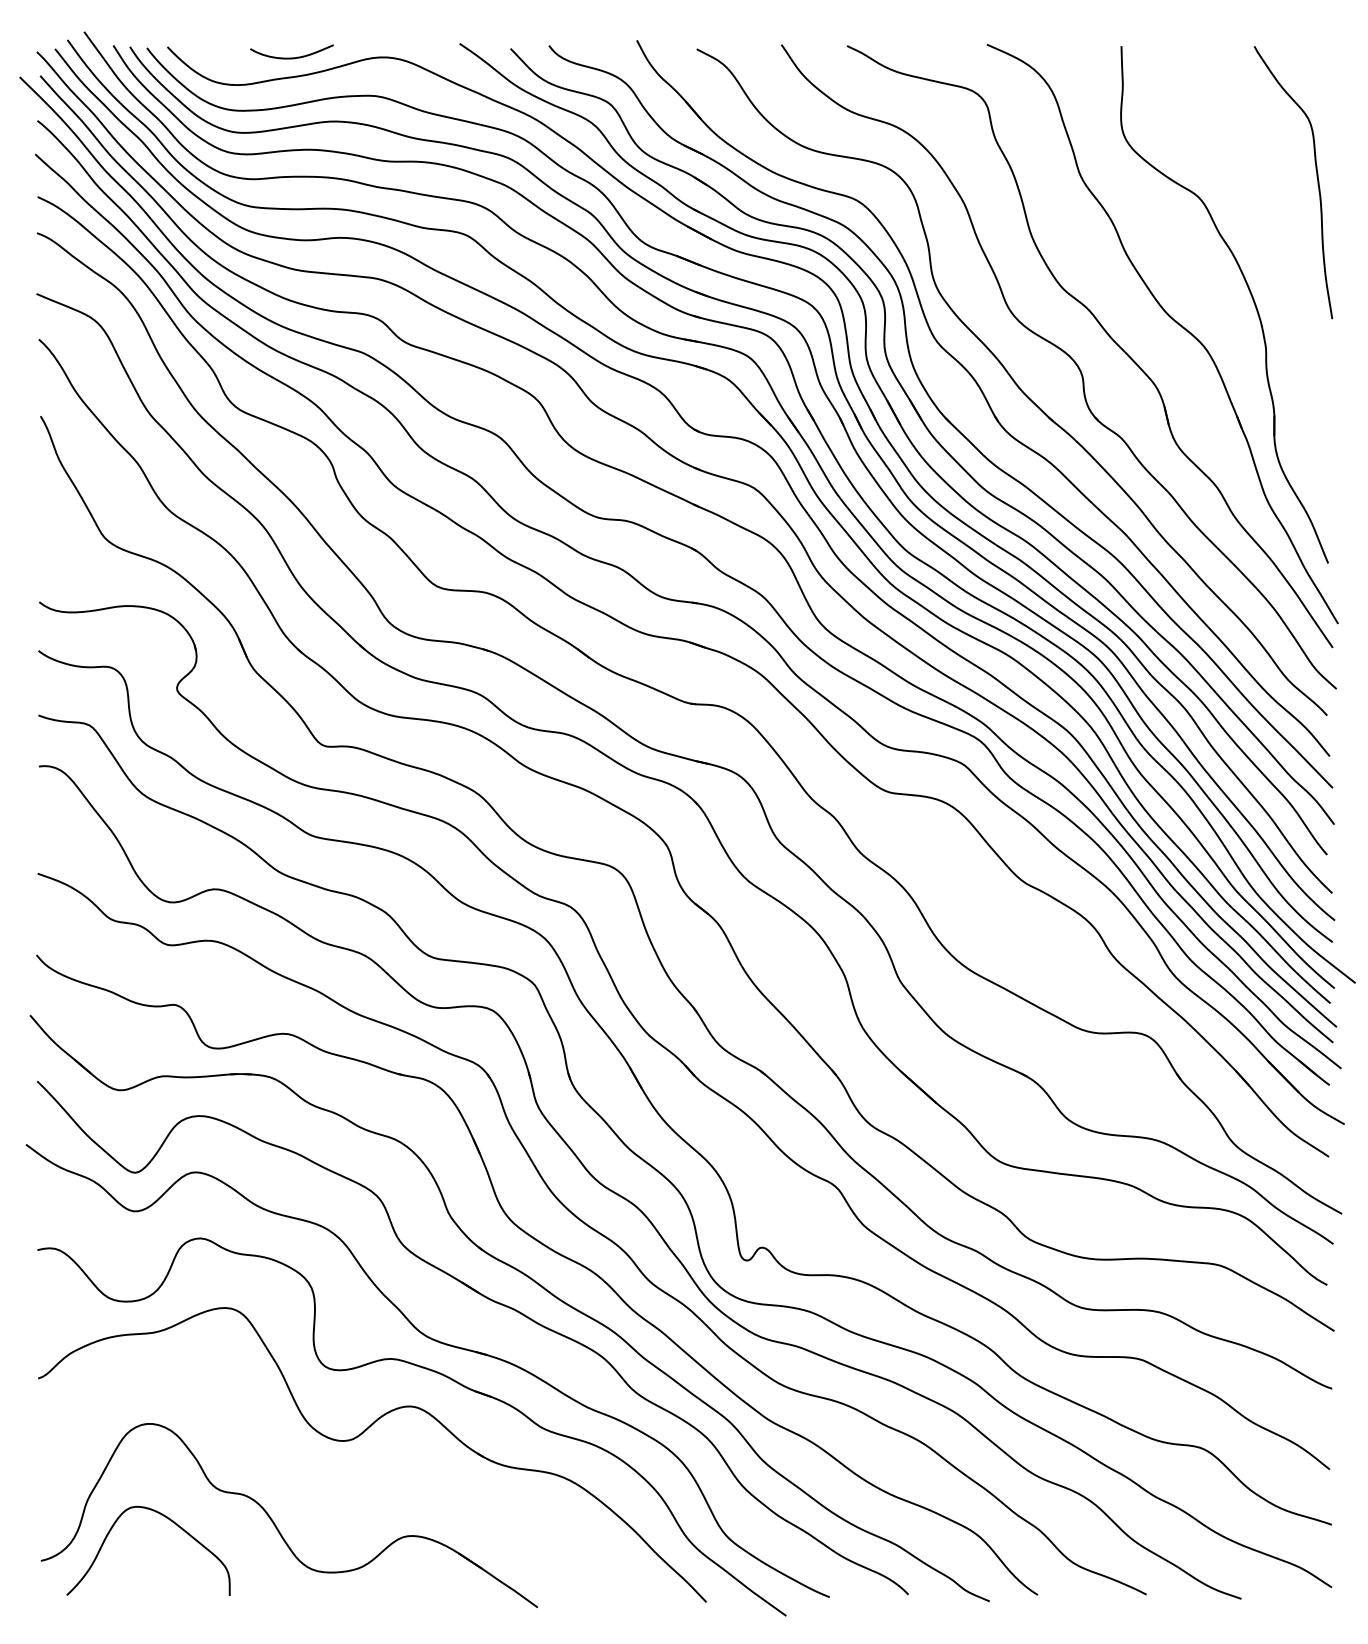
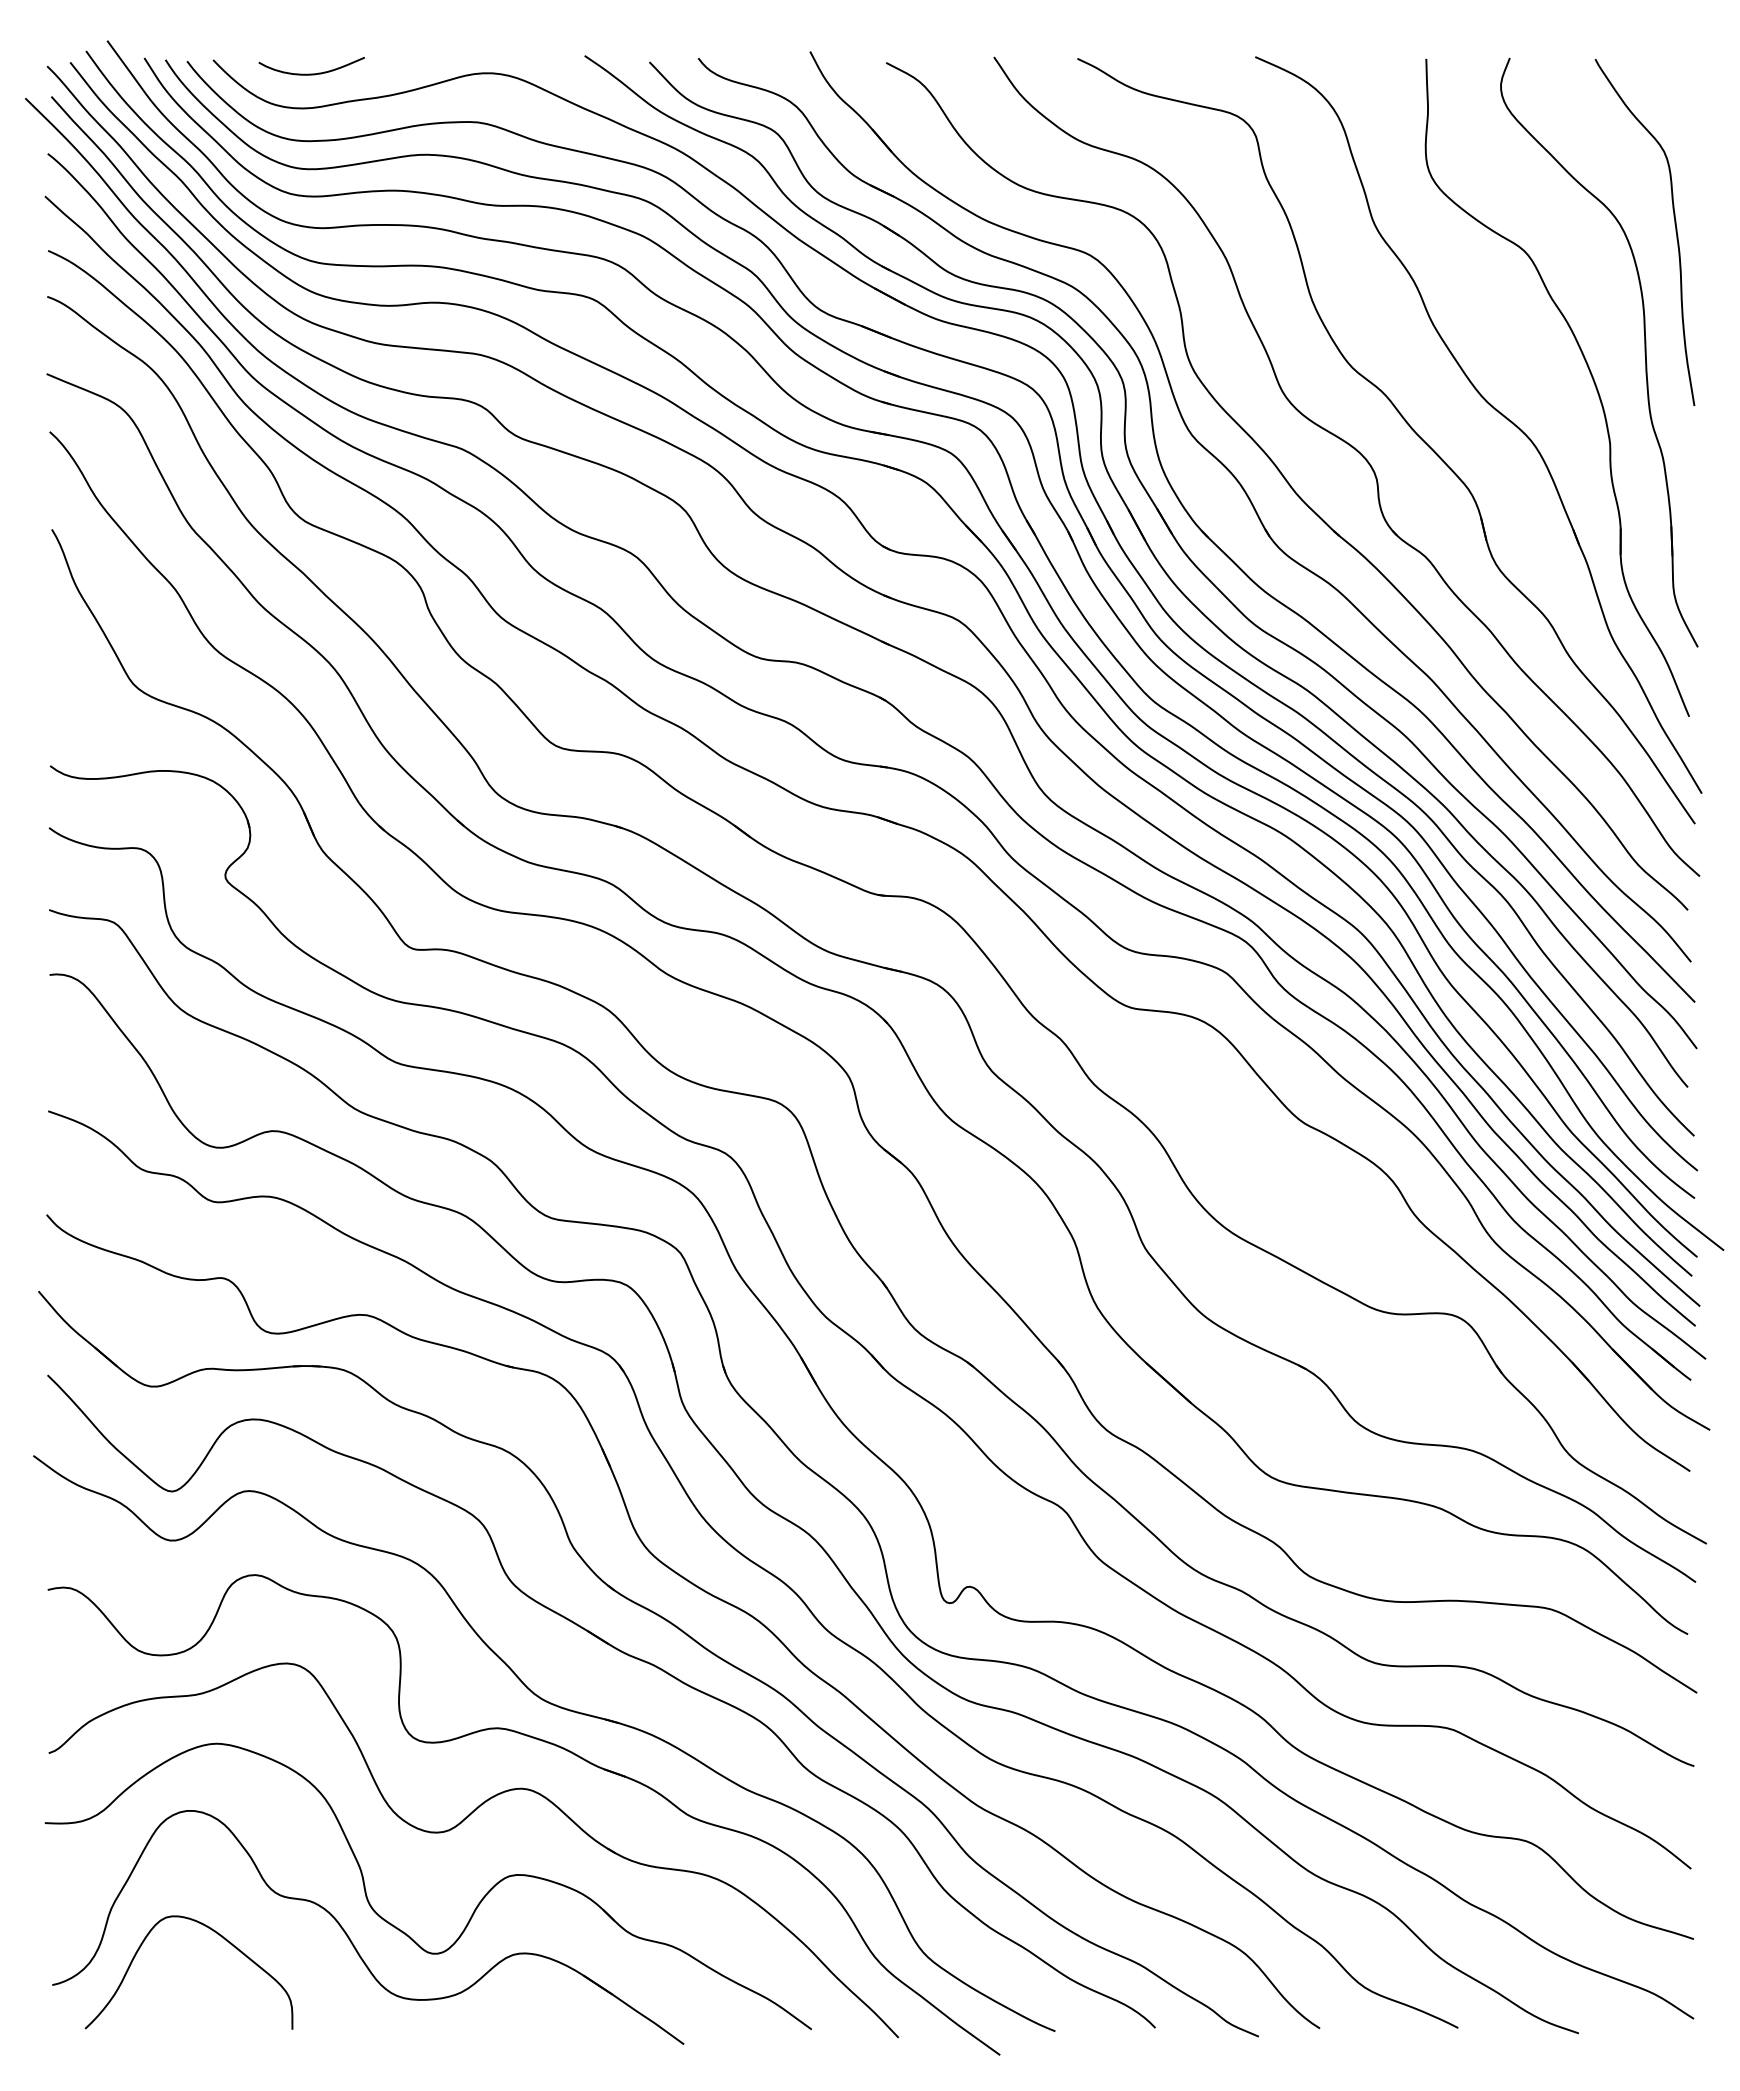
curve: (291, 57) -> (311, 73), moved
part: (1292, 271) -> (1643, 345), added
part: (314, 1516) -> (400, 1928), added

